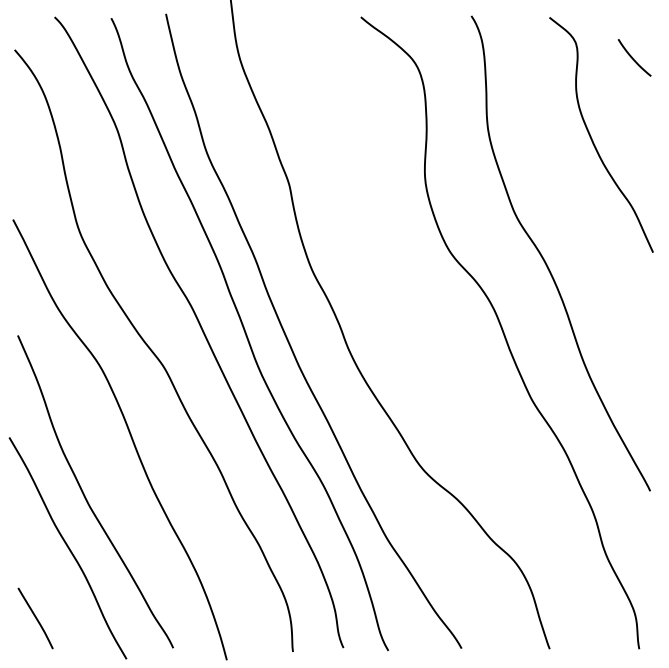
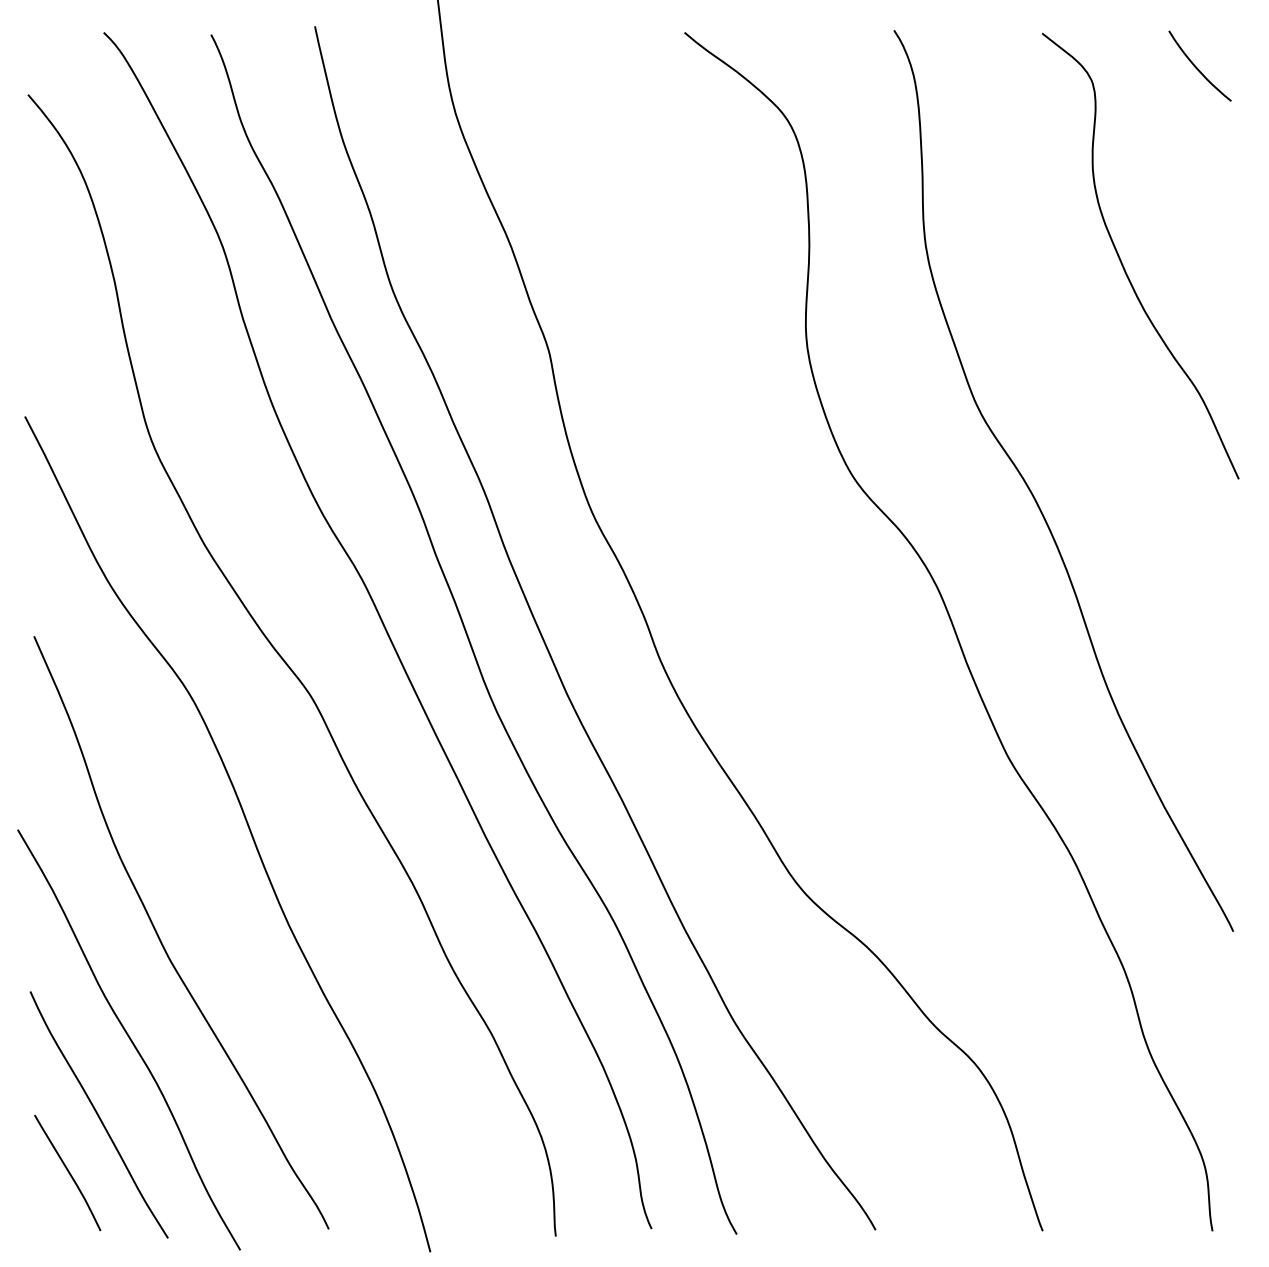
curve: (633, 58) -> (1197, 67), moved
curve: (52, 587) -> (99, 1114), added

